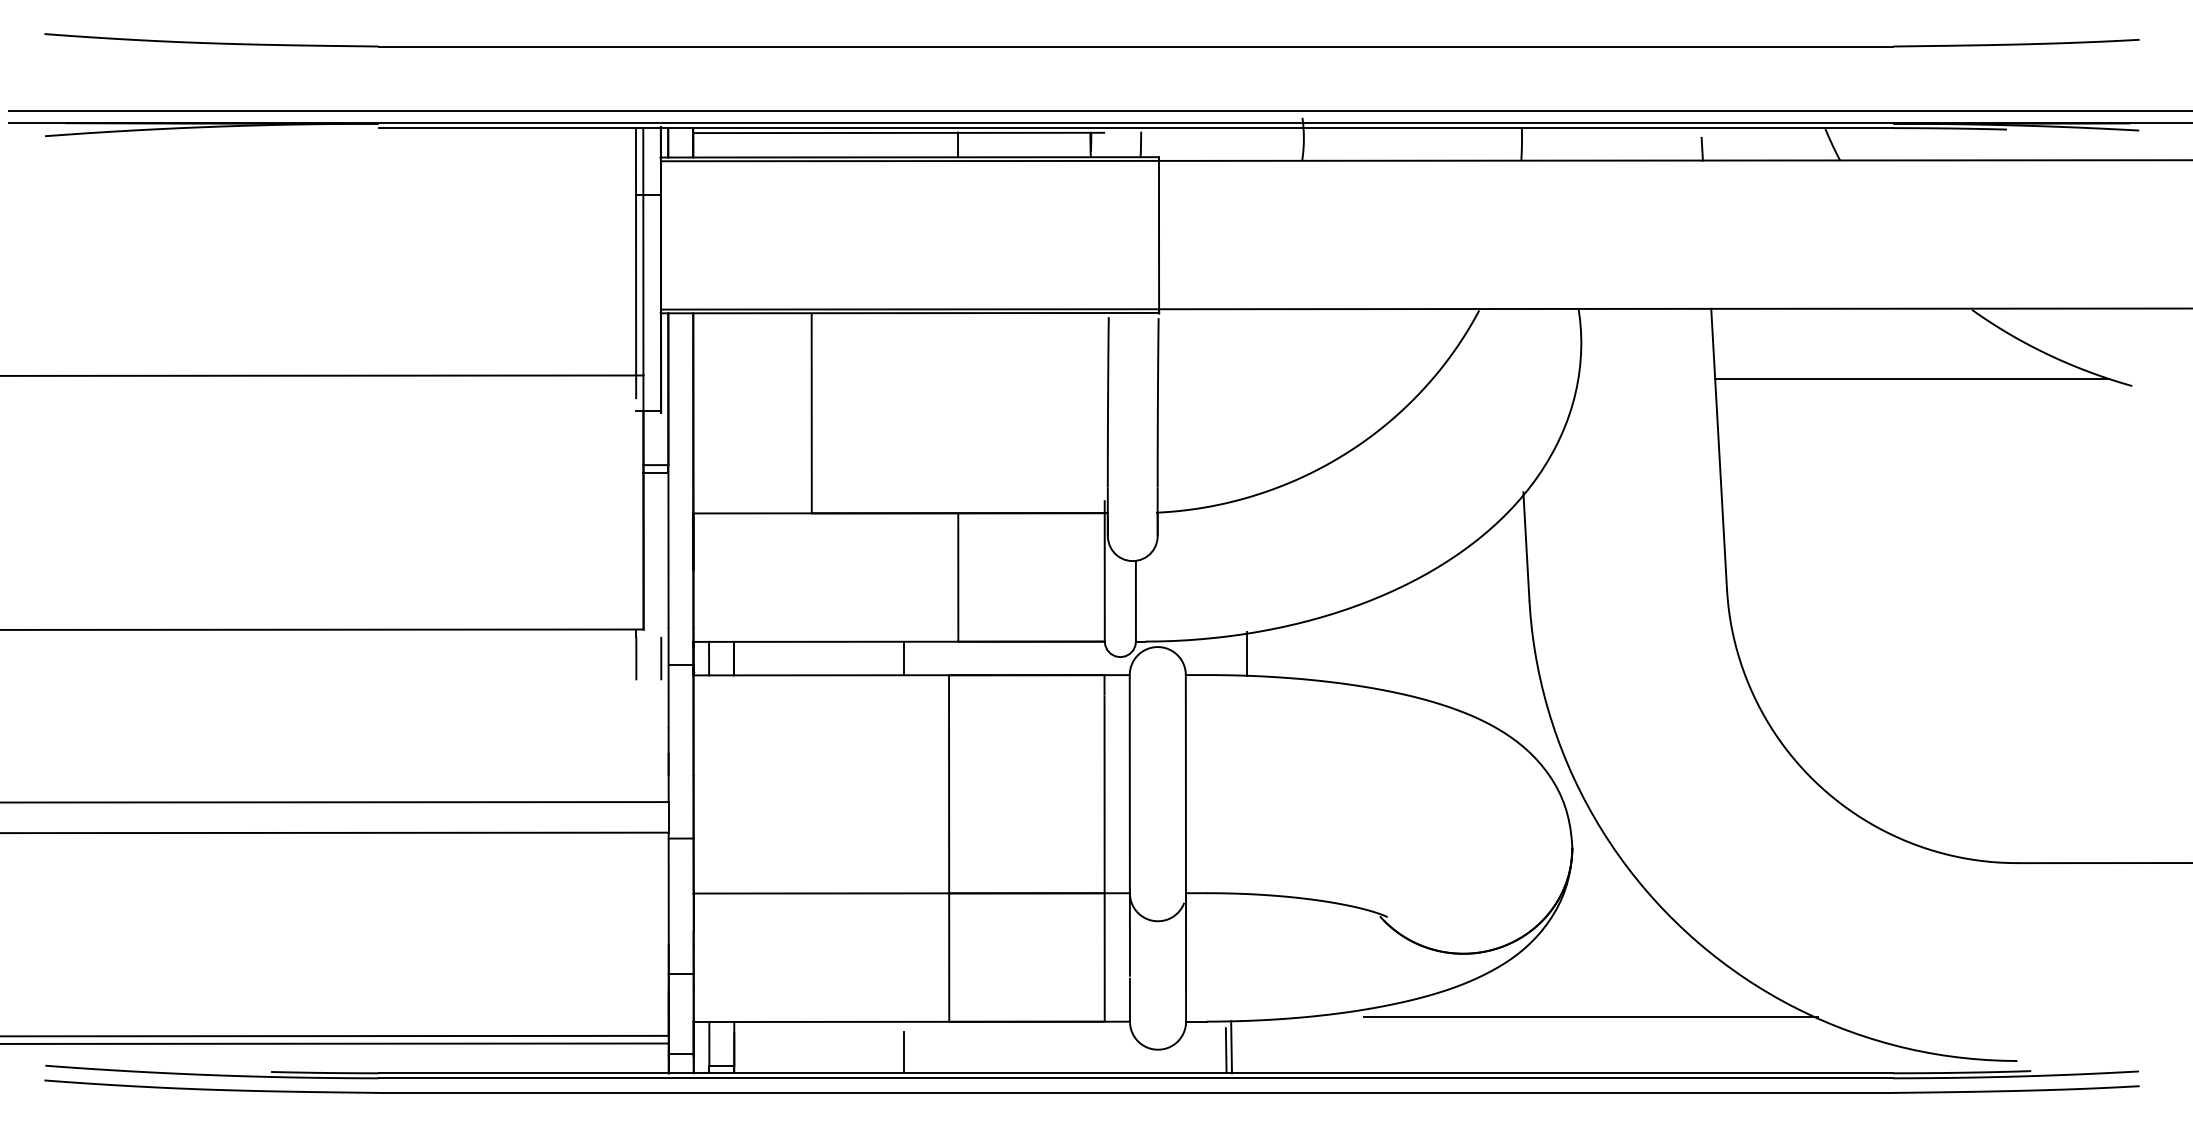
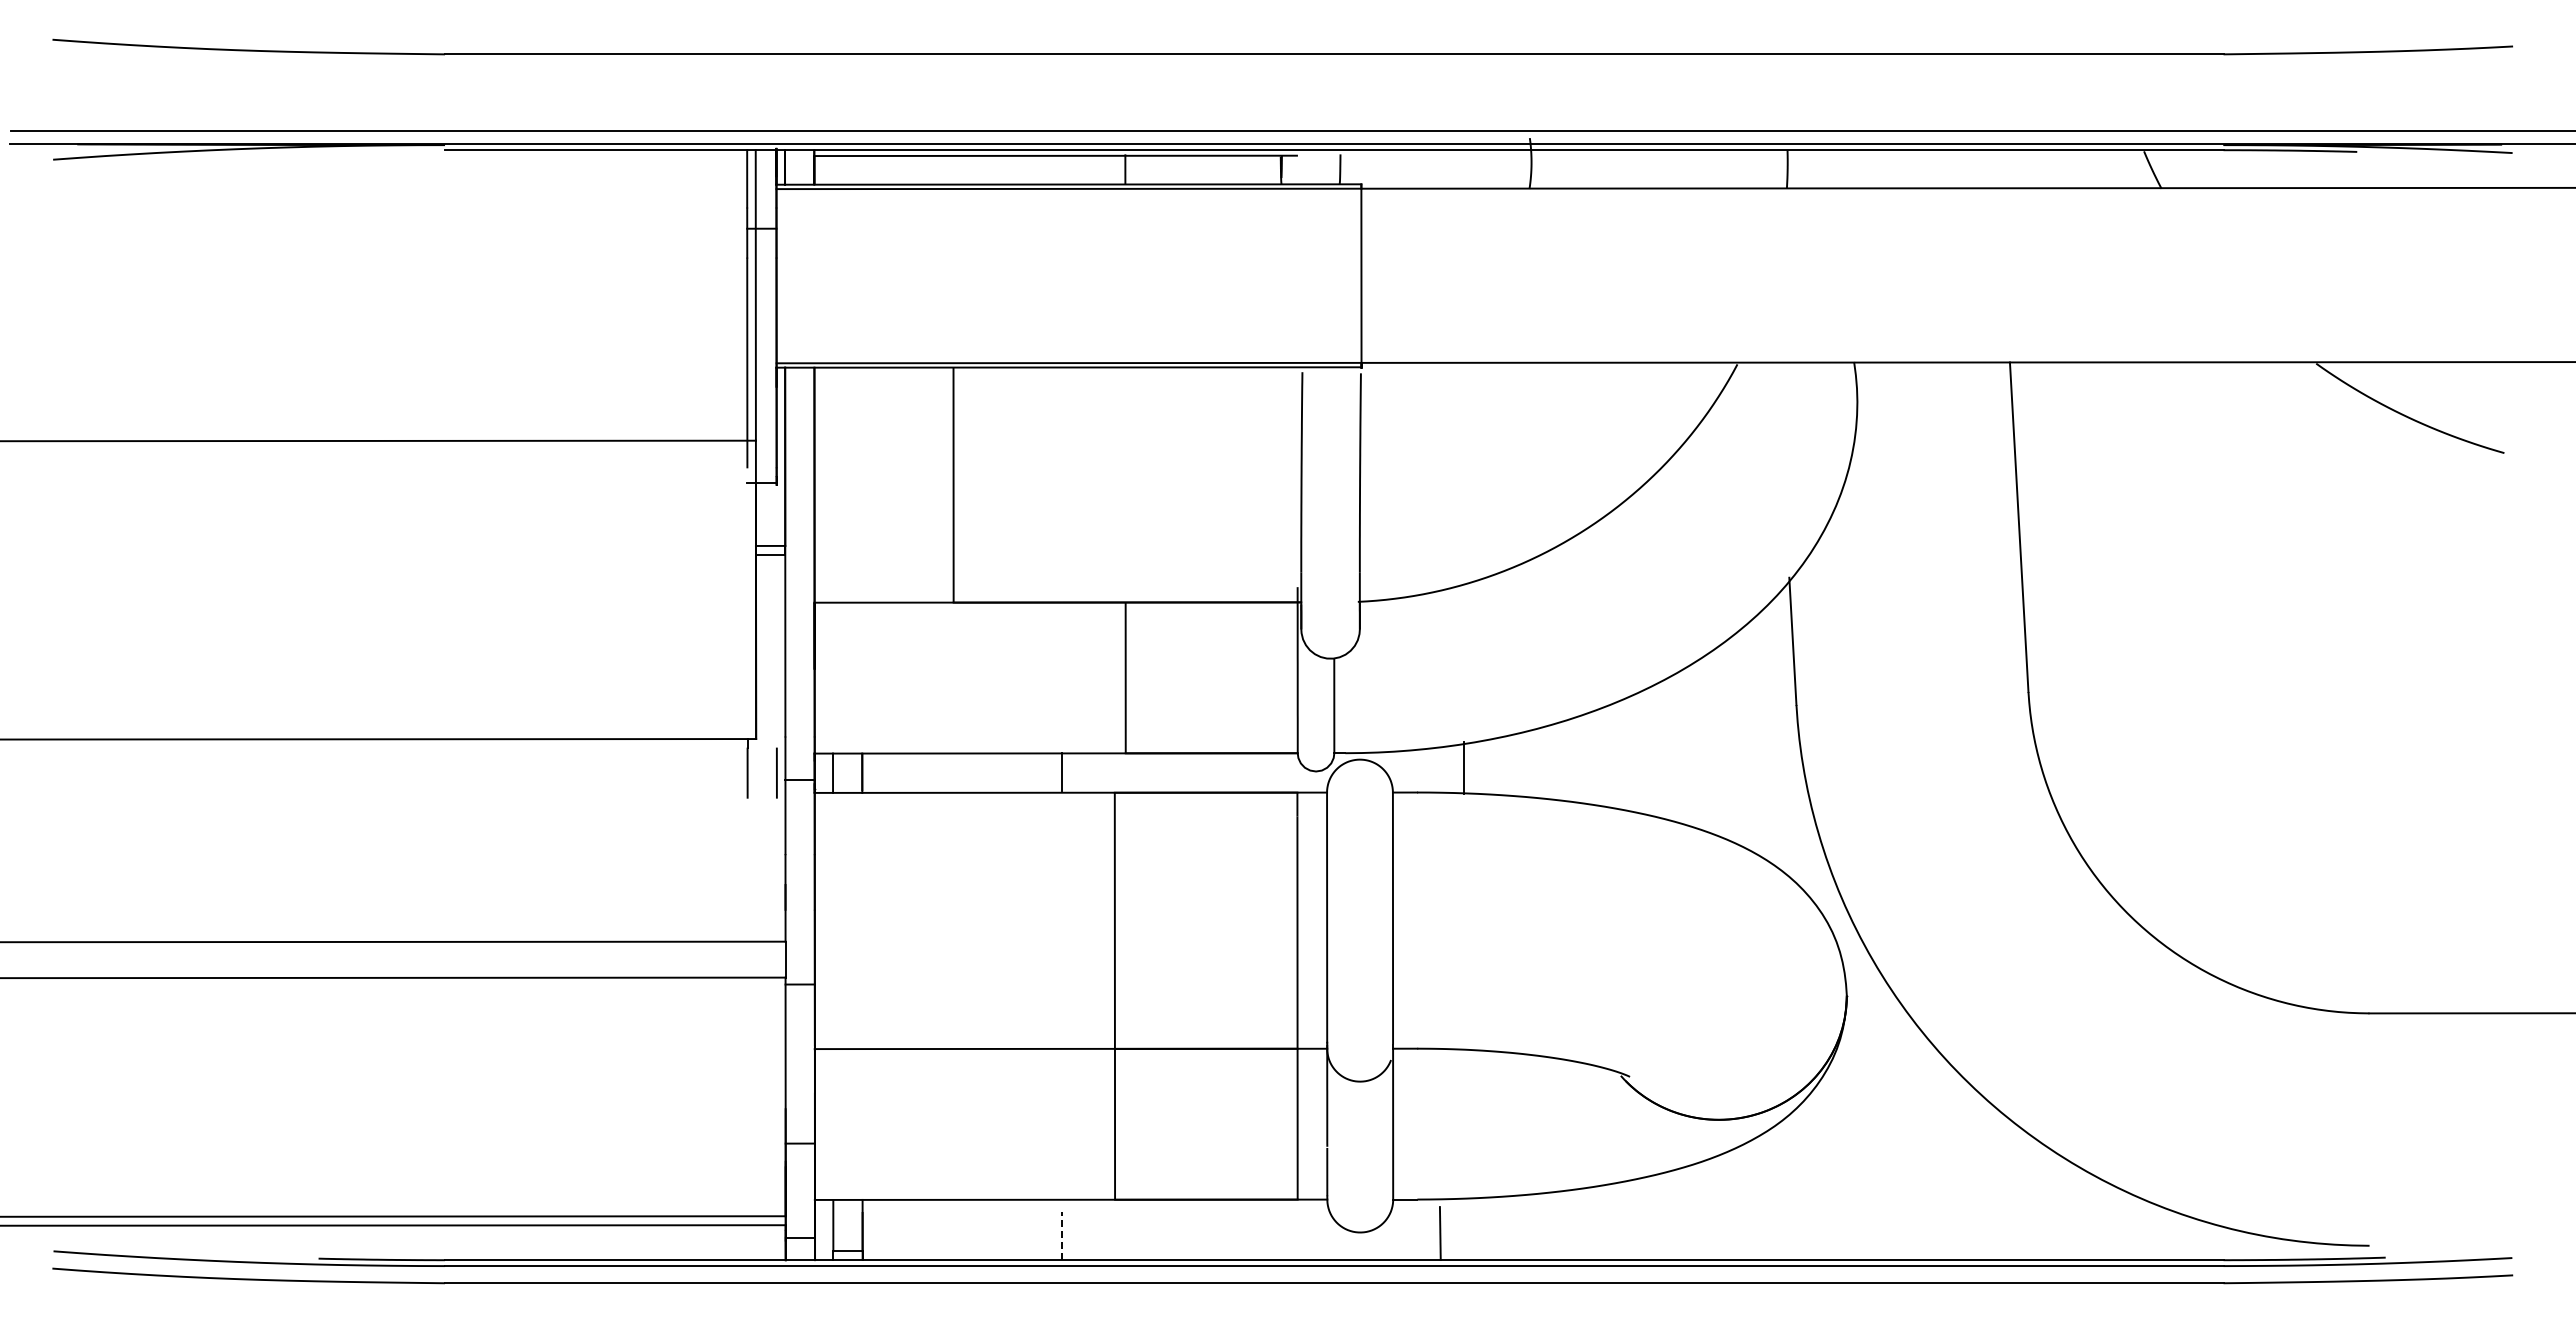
line: (1702, 148) -> (1999, 174), removed
line: (1911, 378) -> (2245, 444), removed
line: (1590, 1016) -> (1868, 1193), removed
line: (1231, 1047) -> (1446, 1229), removed
line: (903, 1052) -> (1061, 1235), solid -> dashed

